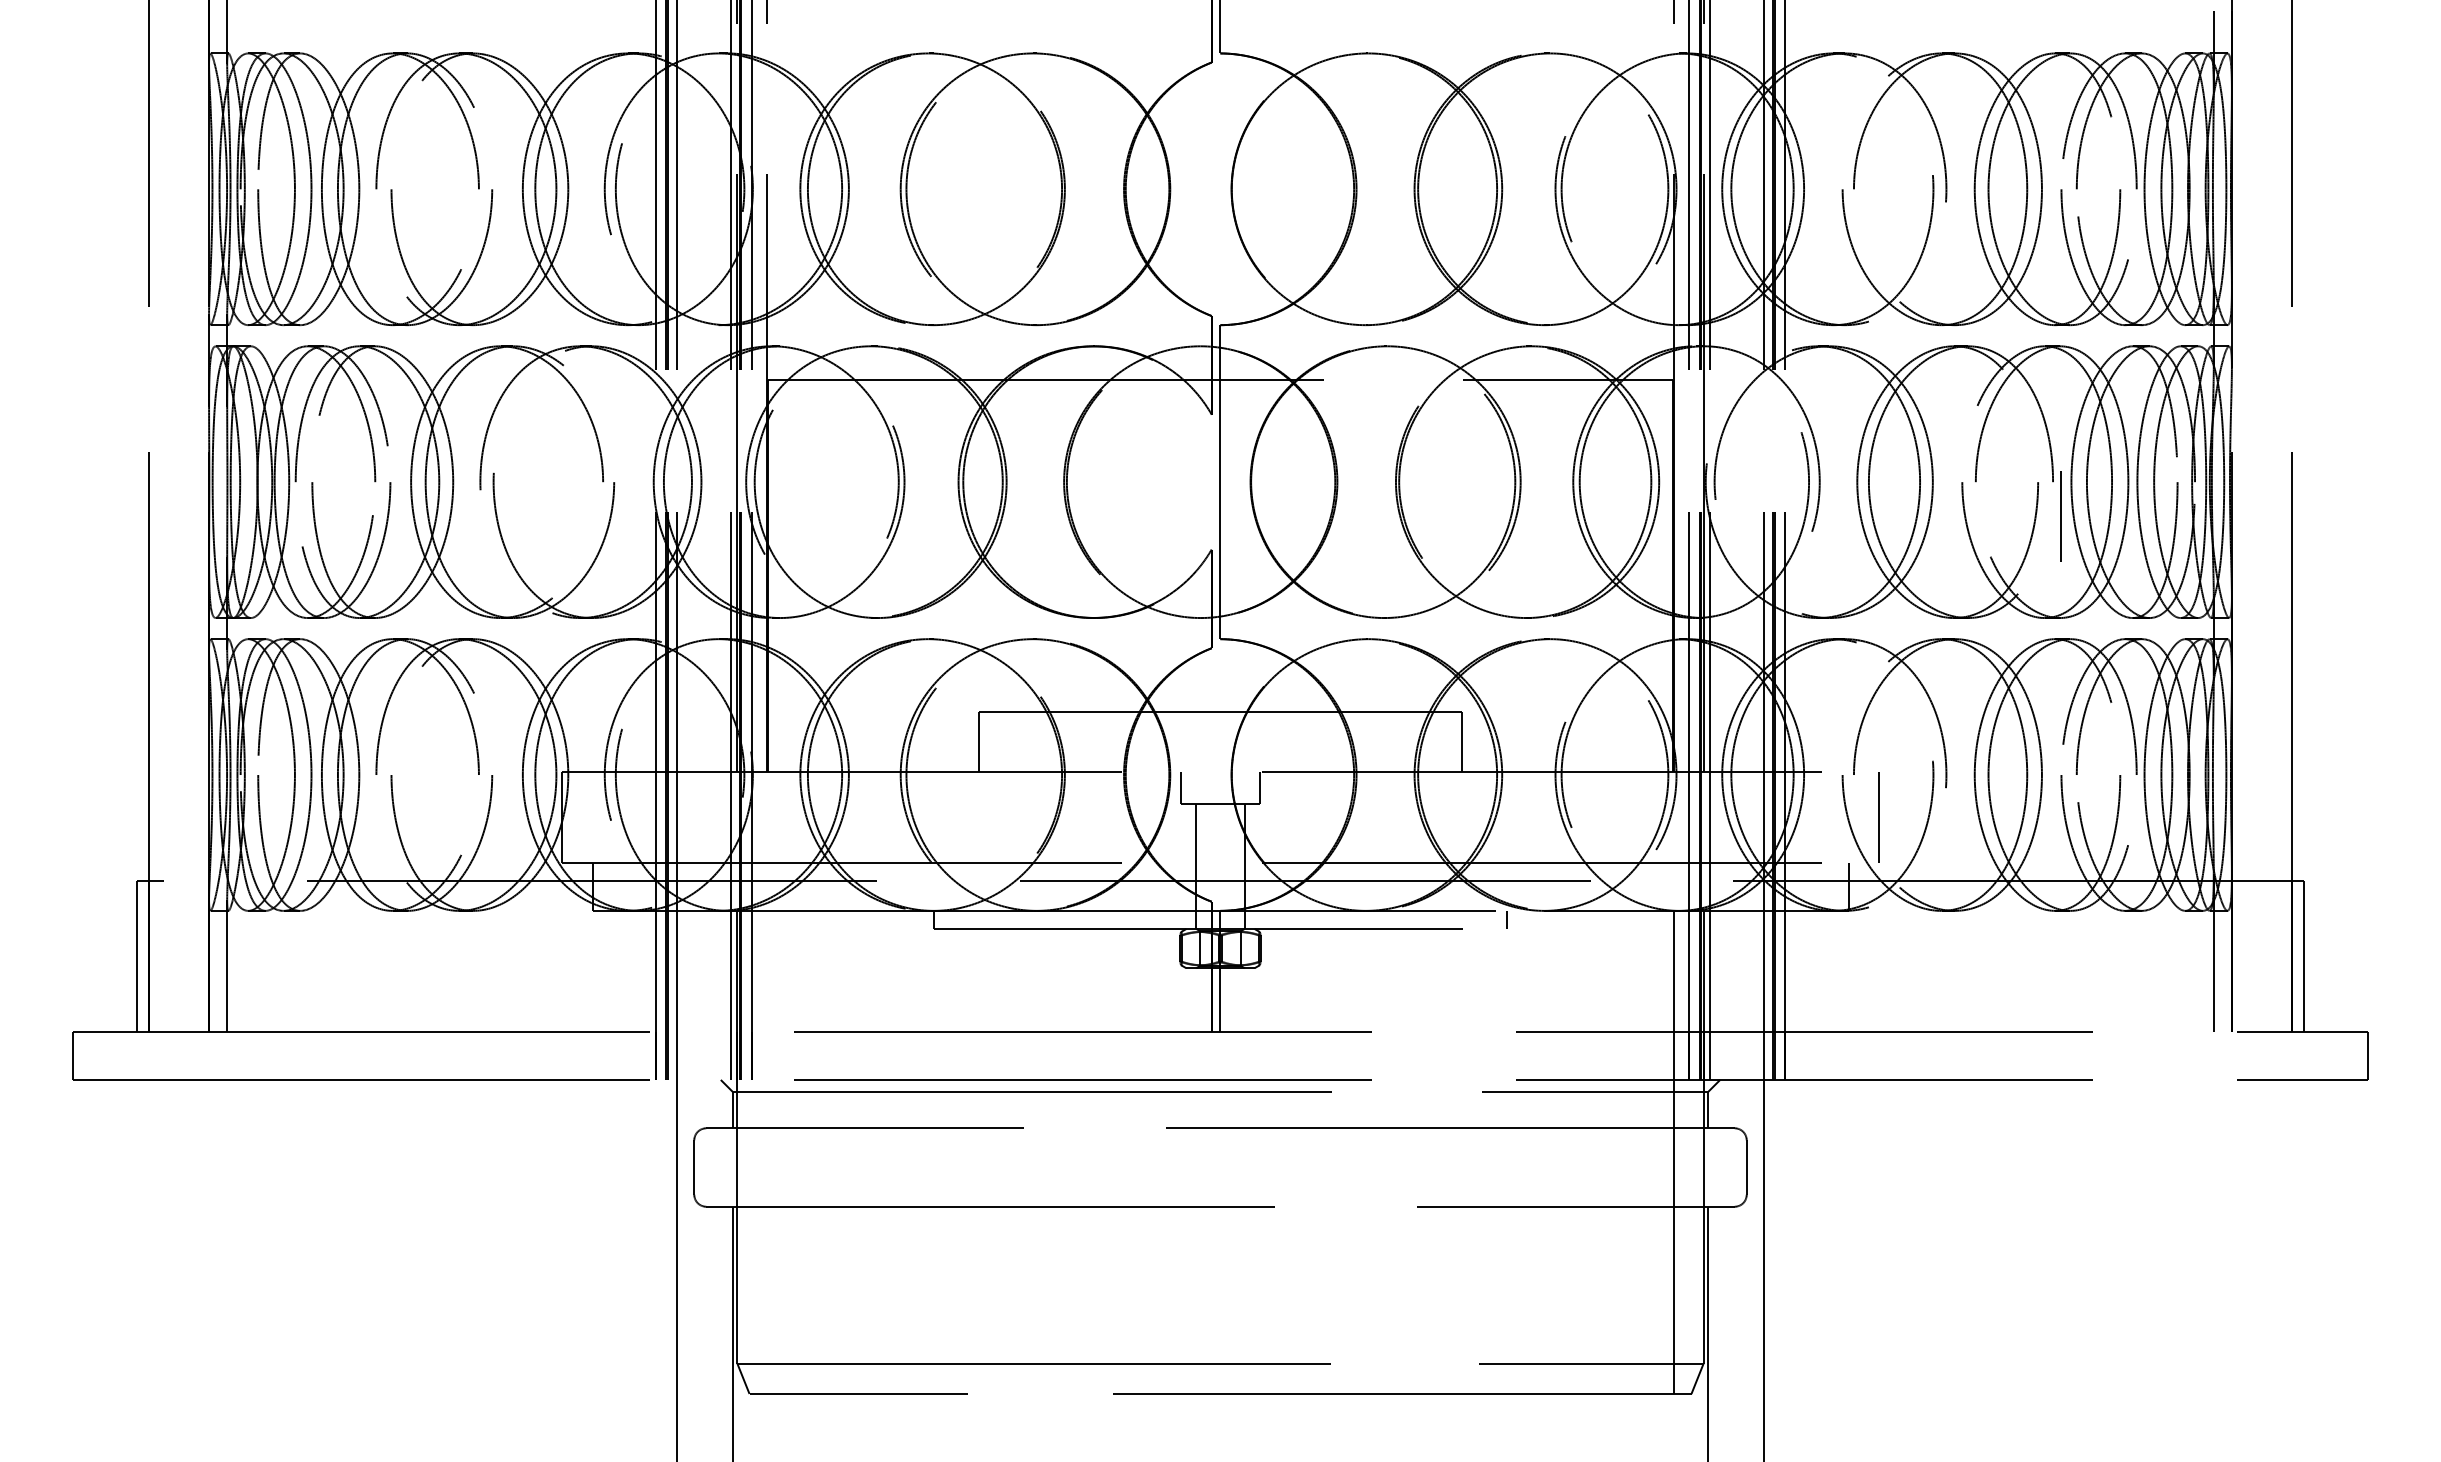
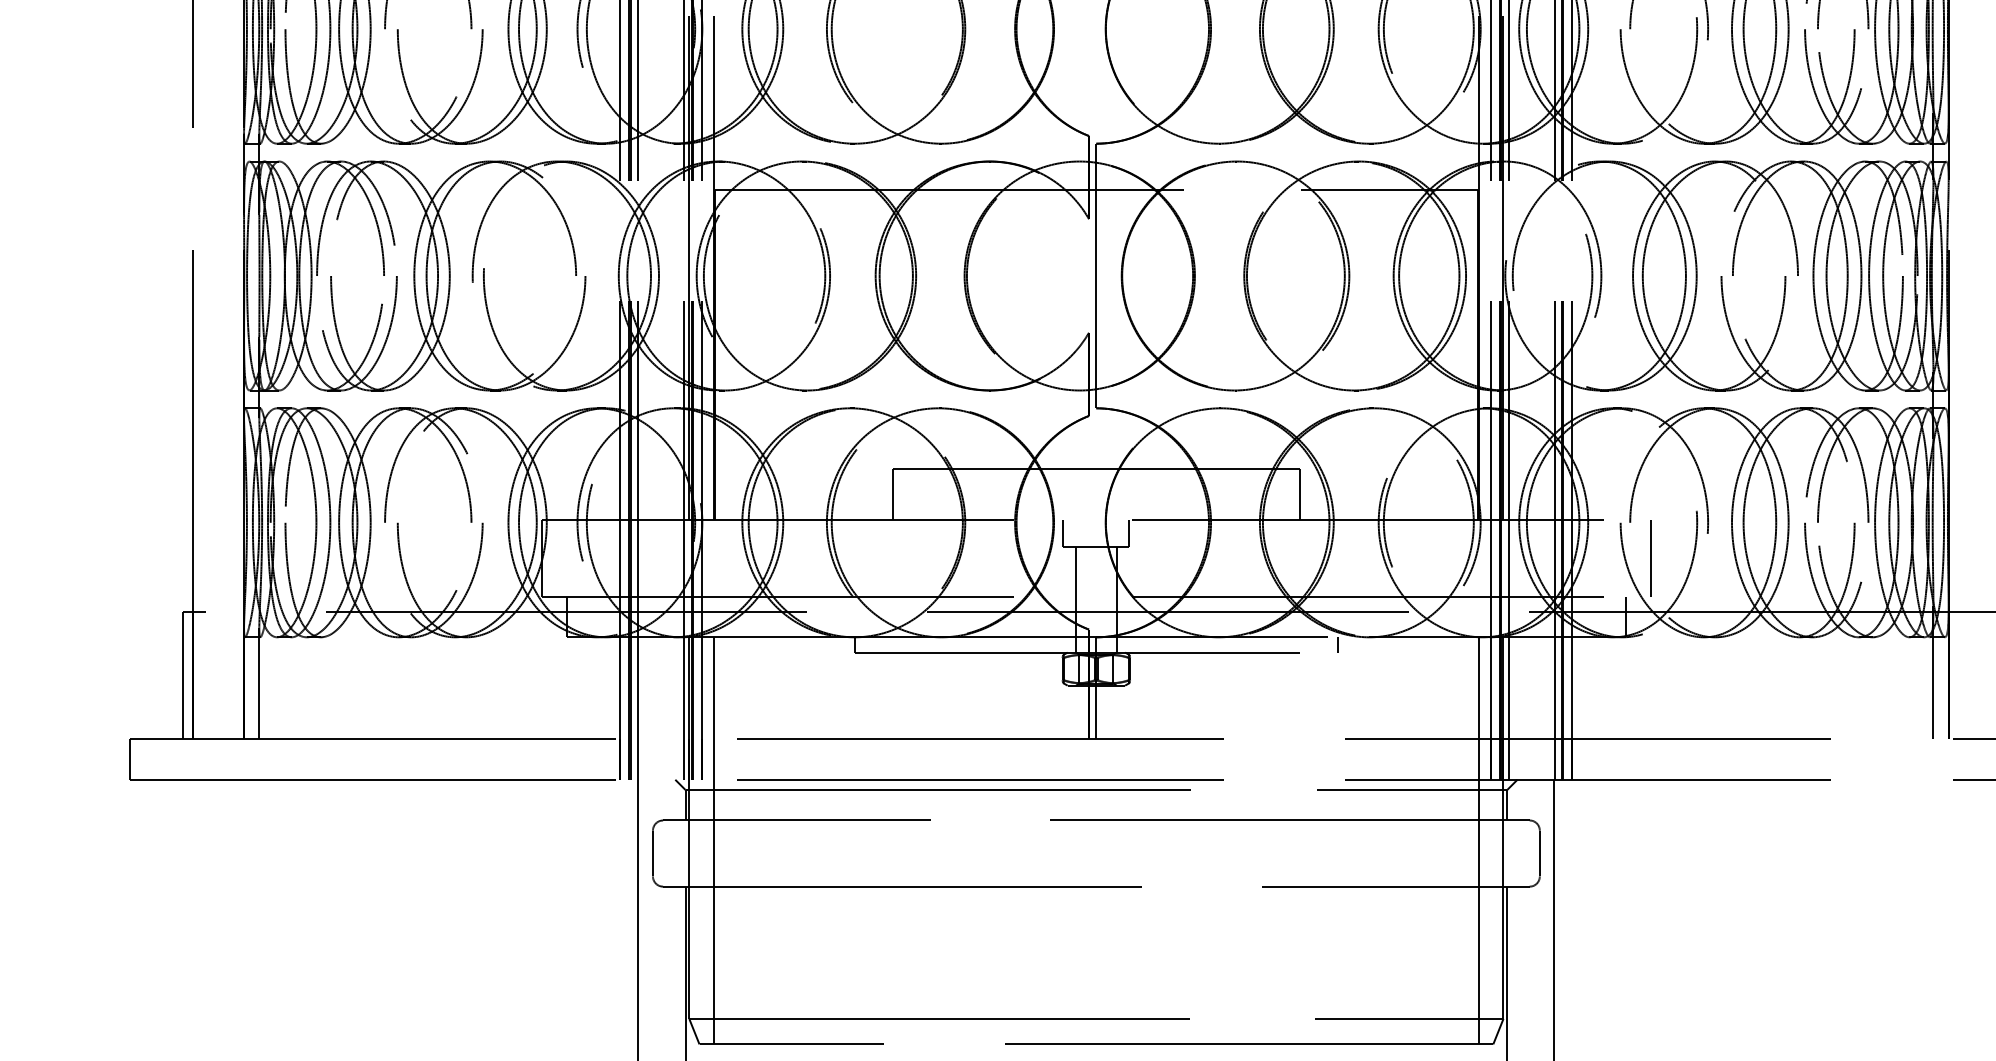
line: (2060, 516) -> (1804, 304), removed
line: (767, 1151) -> (714, 840), added

